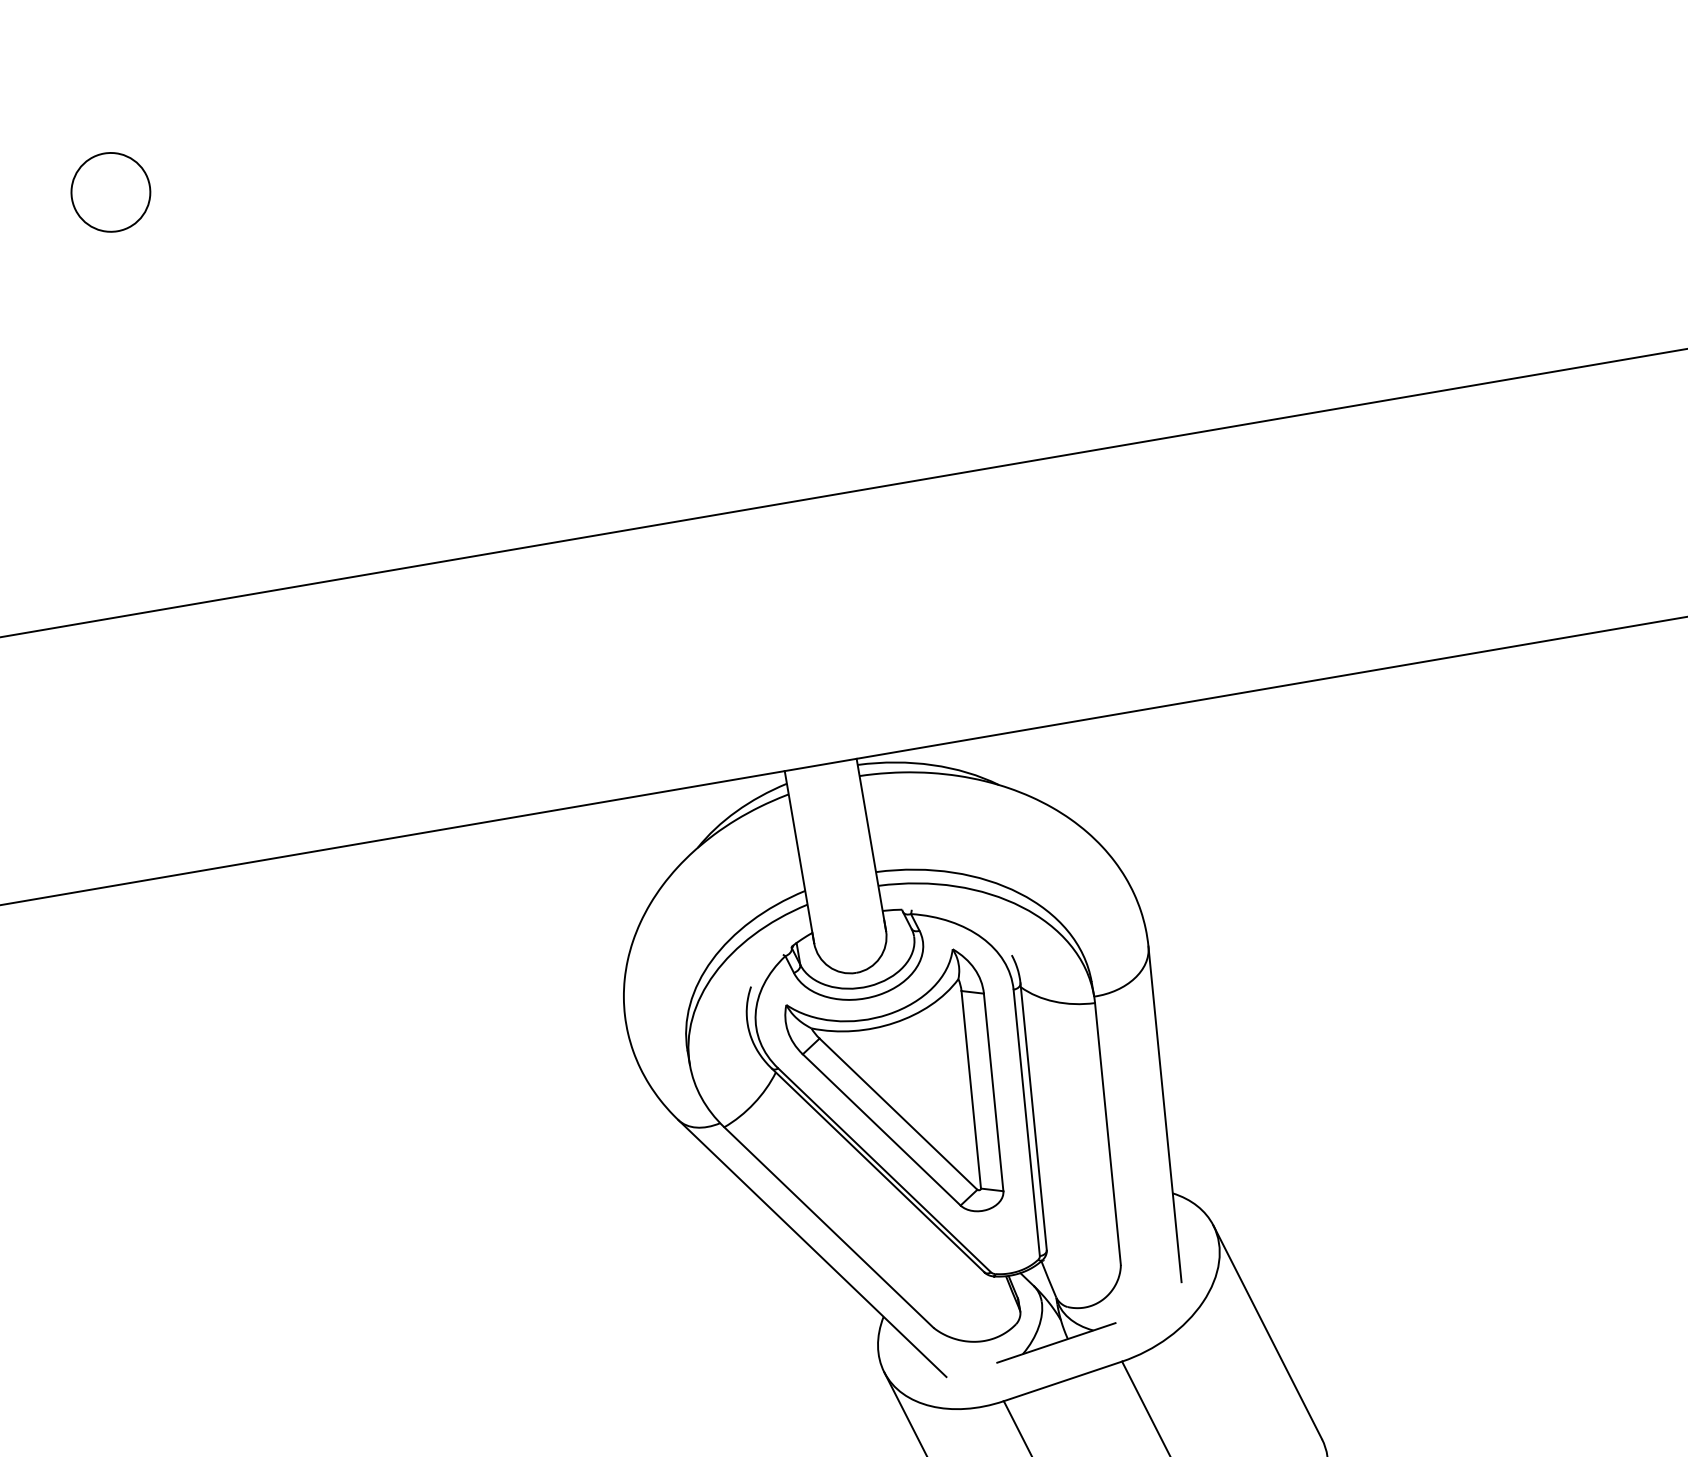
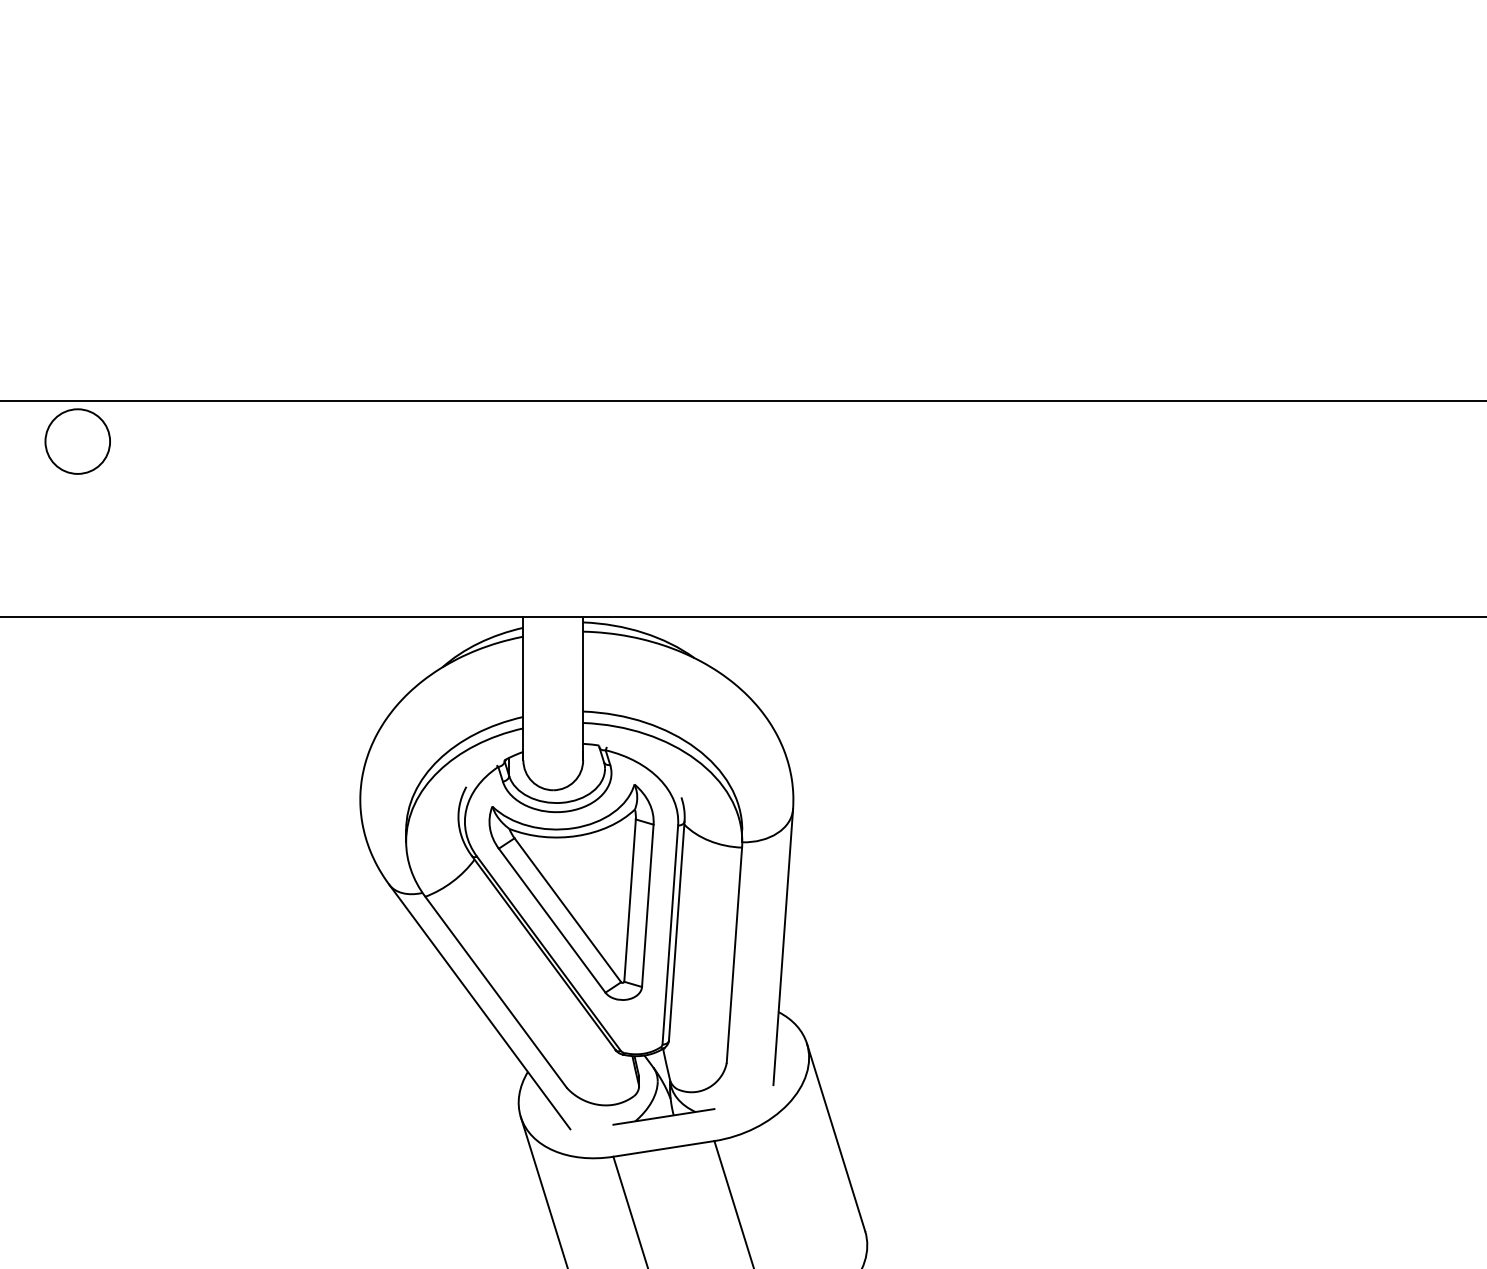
circle: (110, 192) -> (77, 441), moved

